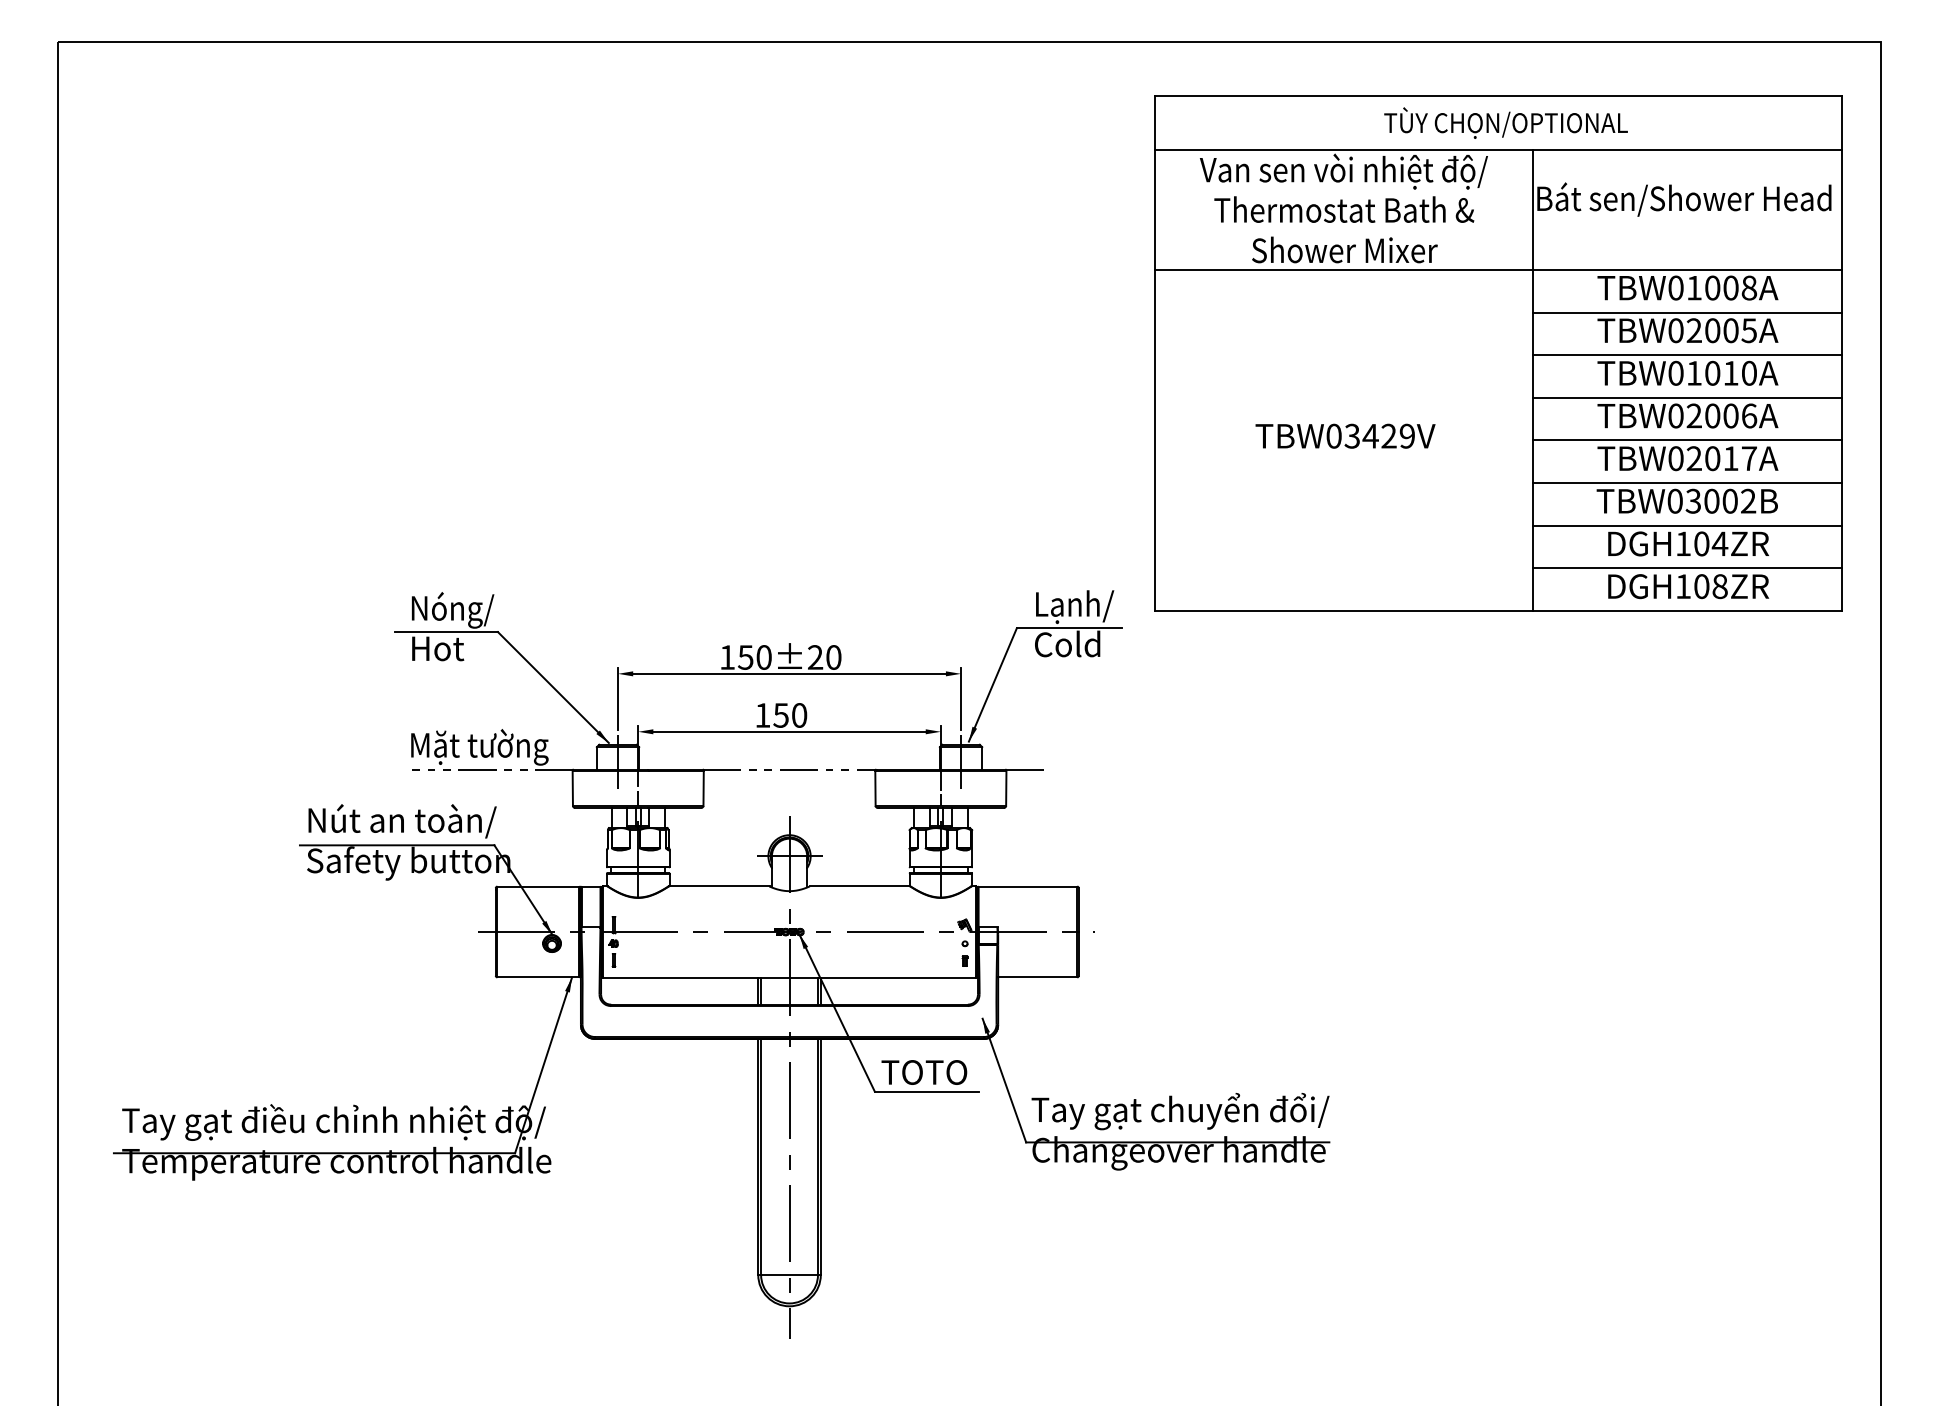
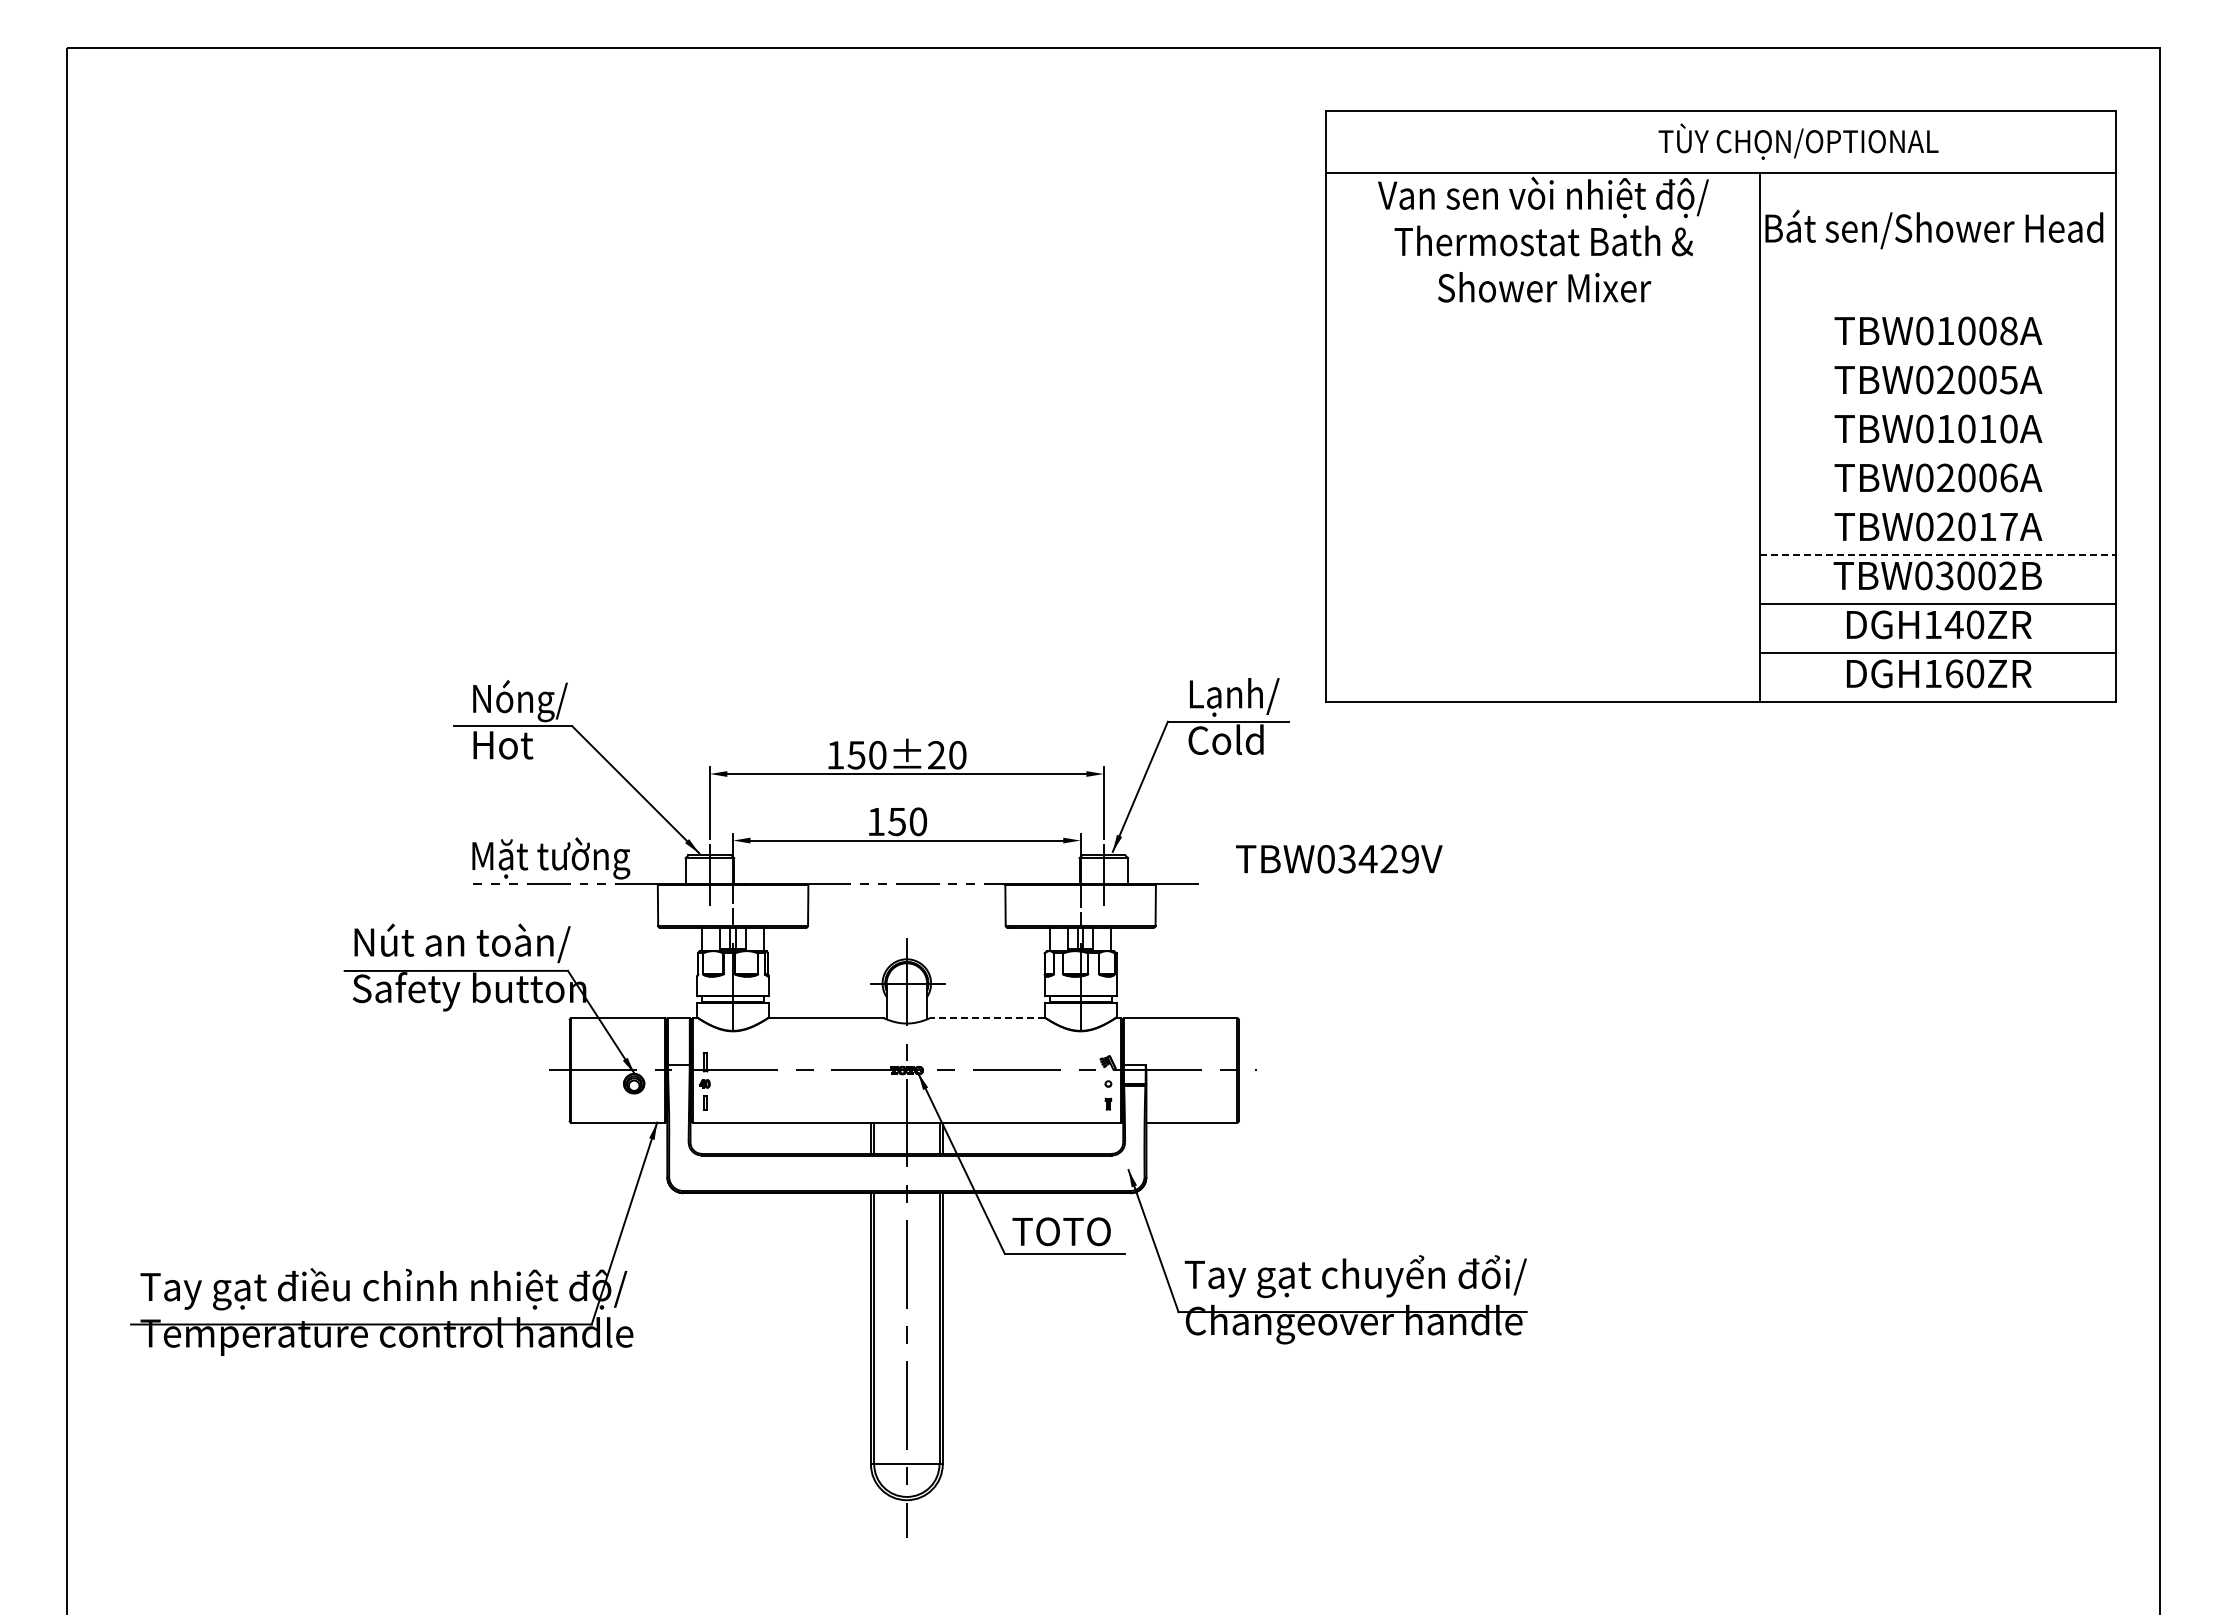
text: (1505, 122) -> (1798, 141), moved
line: (1498, 270) -> (1720, 310), removed
line: (1687, 312) -> (1937, 359), removed
line: (1687, 355) -> (1937, 408), removed
line: (1687, 398) -> (1937, 457), removed
text: (1345, 435) -> (1339, 858), moved
line: (1687, 440) -> (1937, 506), removed
line: (1687, 483) -> (1938, 555), solid -> dashed
text: (1710, 543) -> (1964, 624), DGH104ZR -> DGH140ZR
text: (1710, 586) -> (1964, 673), DGH108ZR -> DGH160ZR
line: (859, 886) -> (987, 1018), solid -> dashed

